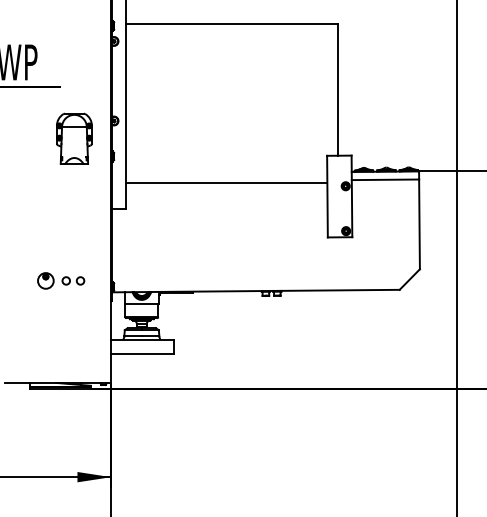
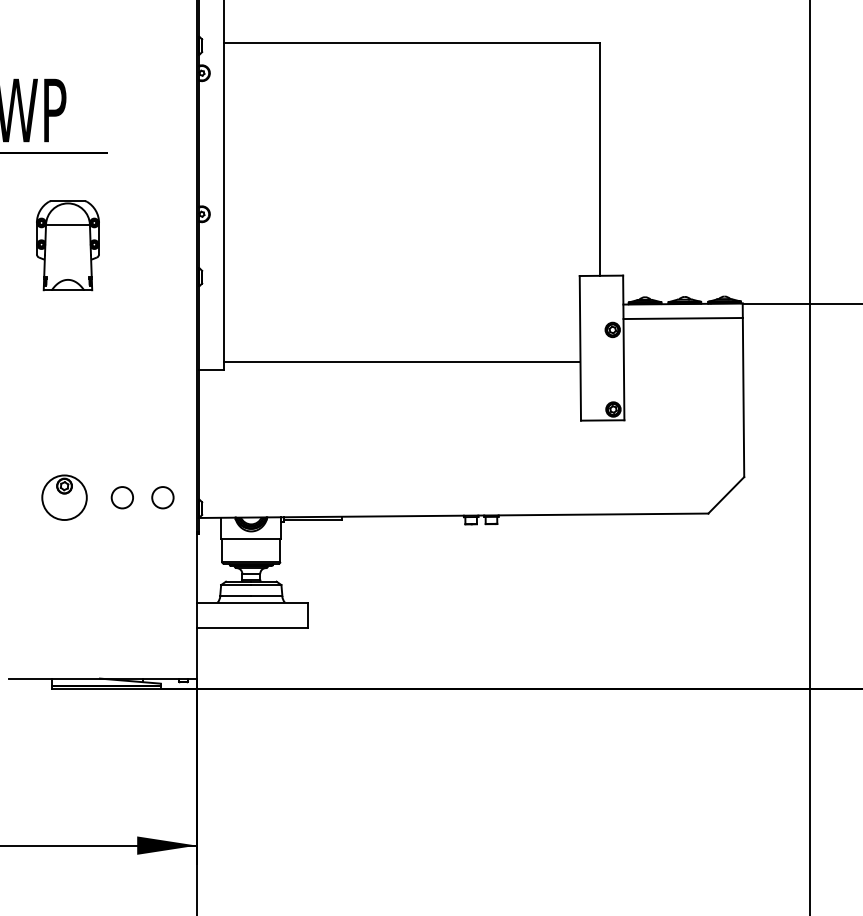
part: (74, 138) -> (68, 245), moved
line: (226, 183) -> (401, 362), moved
part: (61, 280) -> (108, 496), size x1.6

